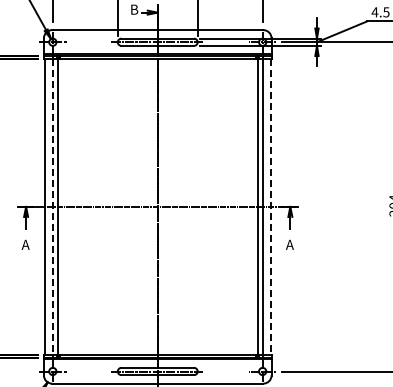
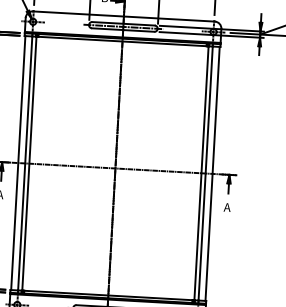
line: (52, 206) -> (24, 163), dashed -> solid
line: (270, 206) -> (212, 173), dashed -> solid

